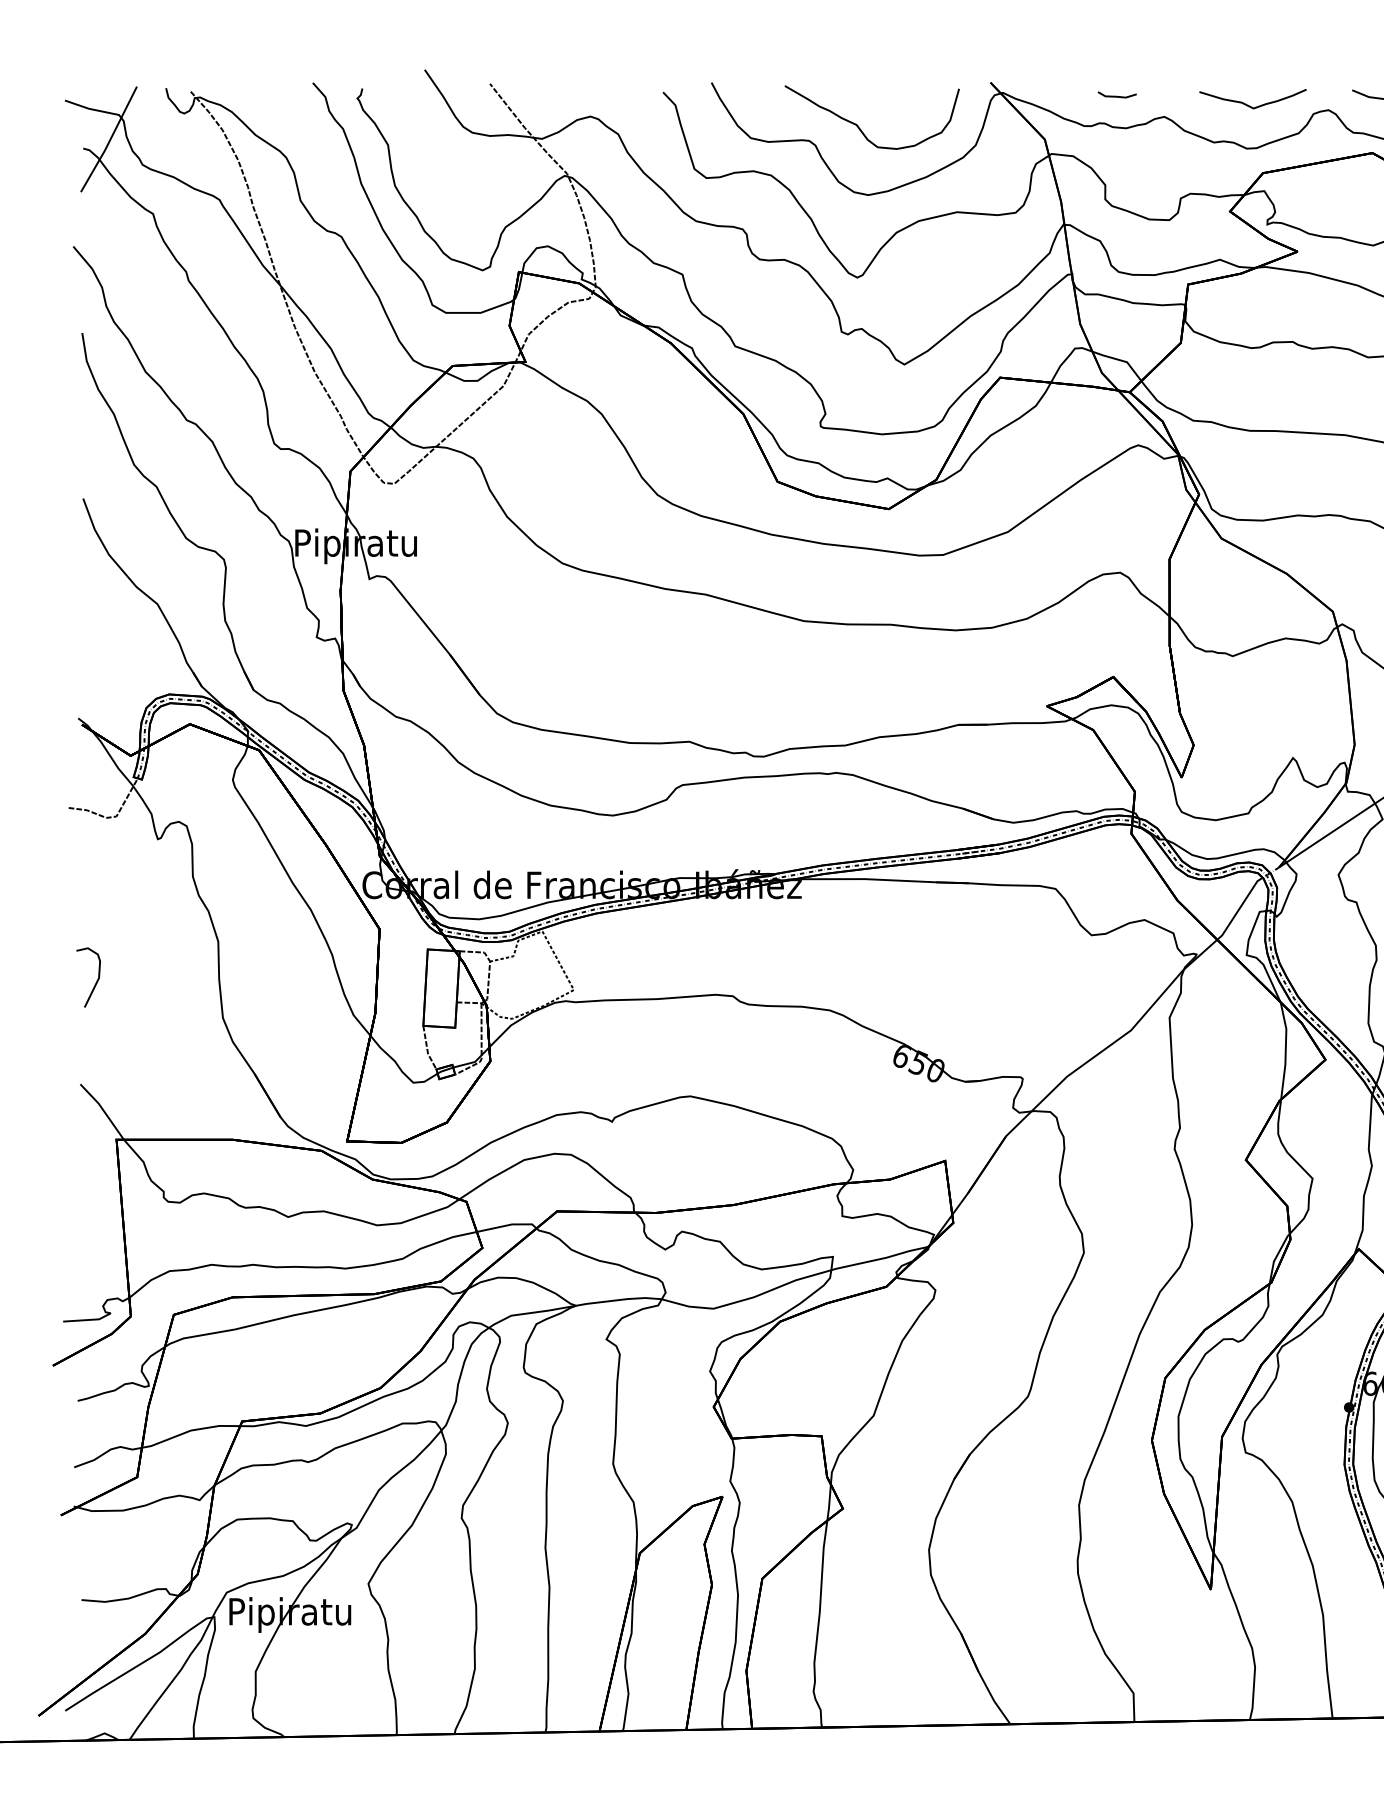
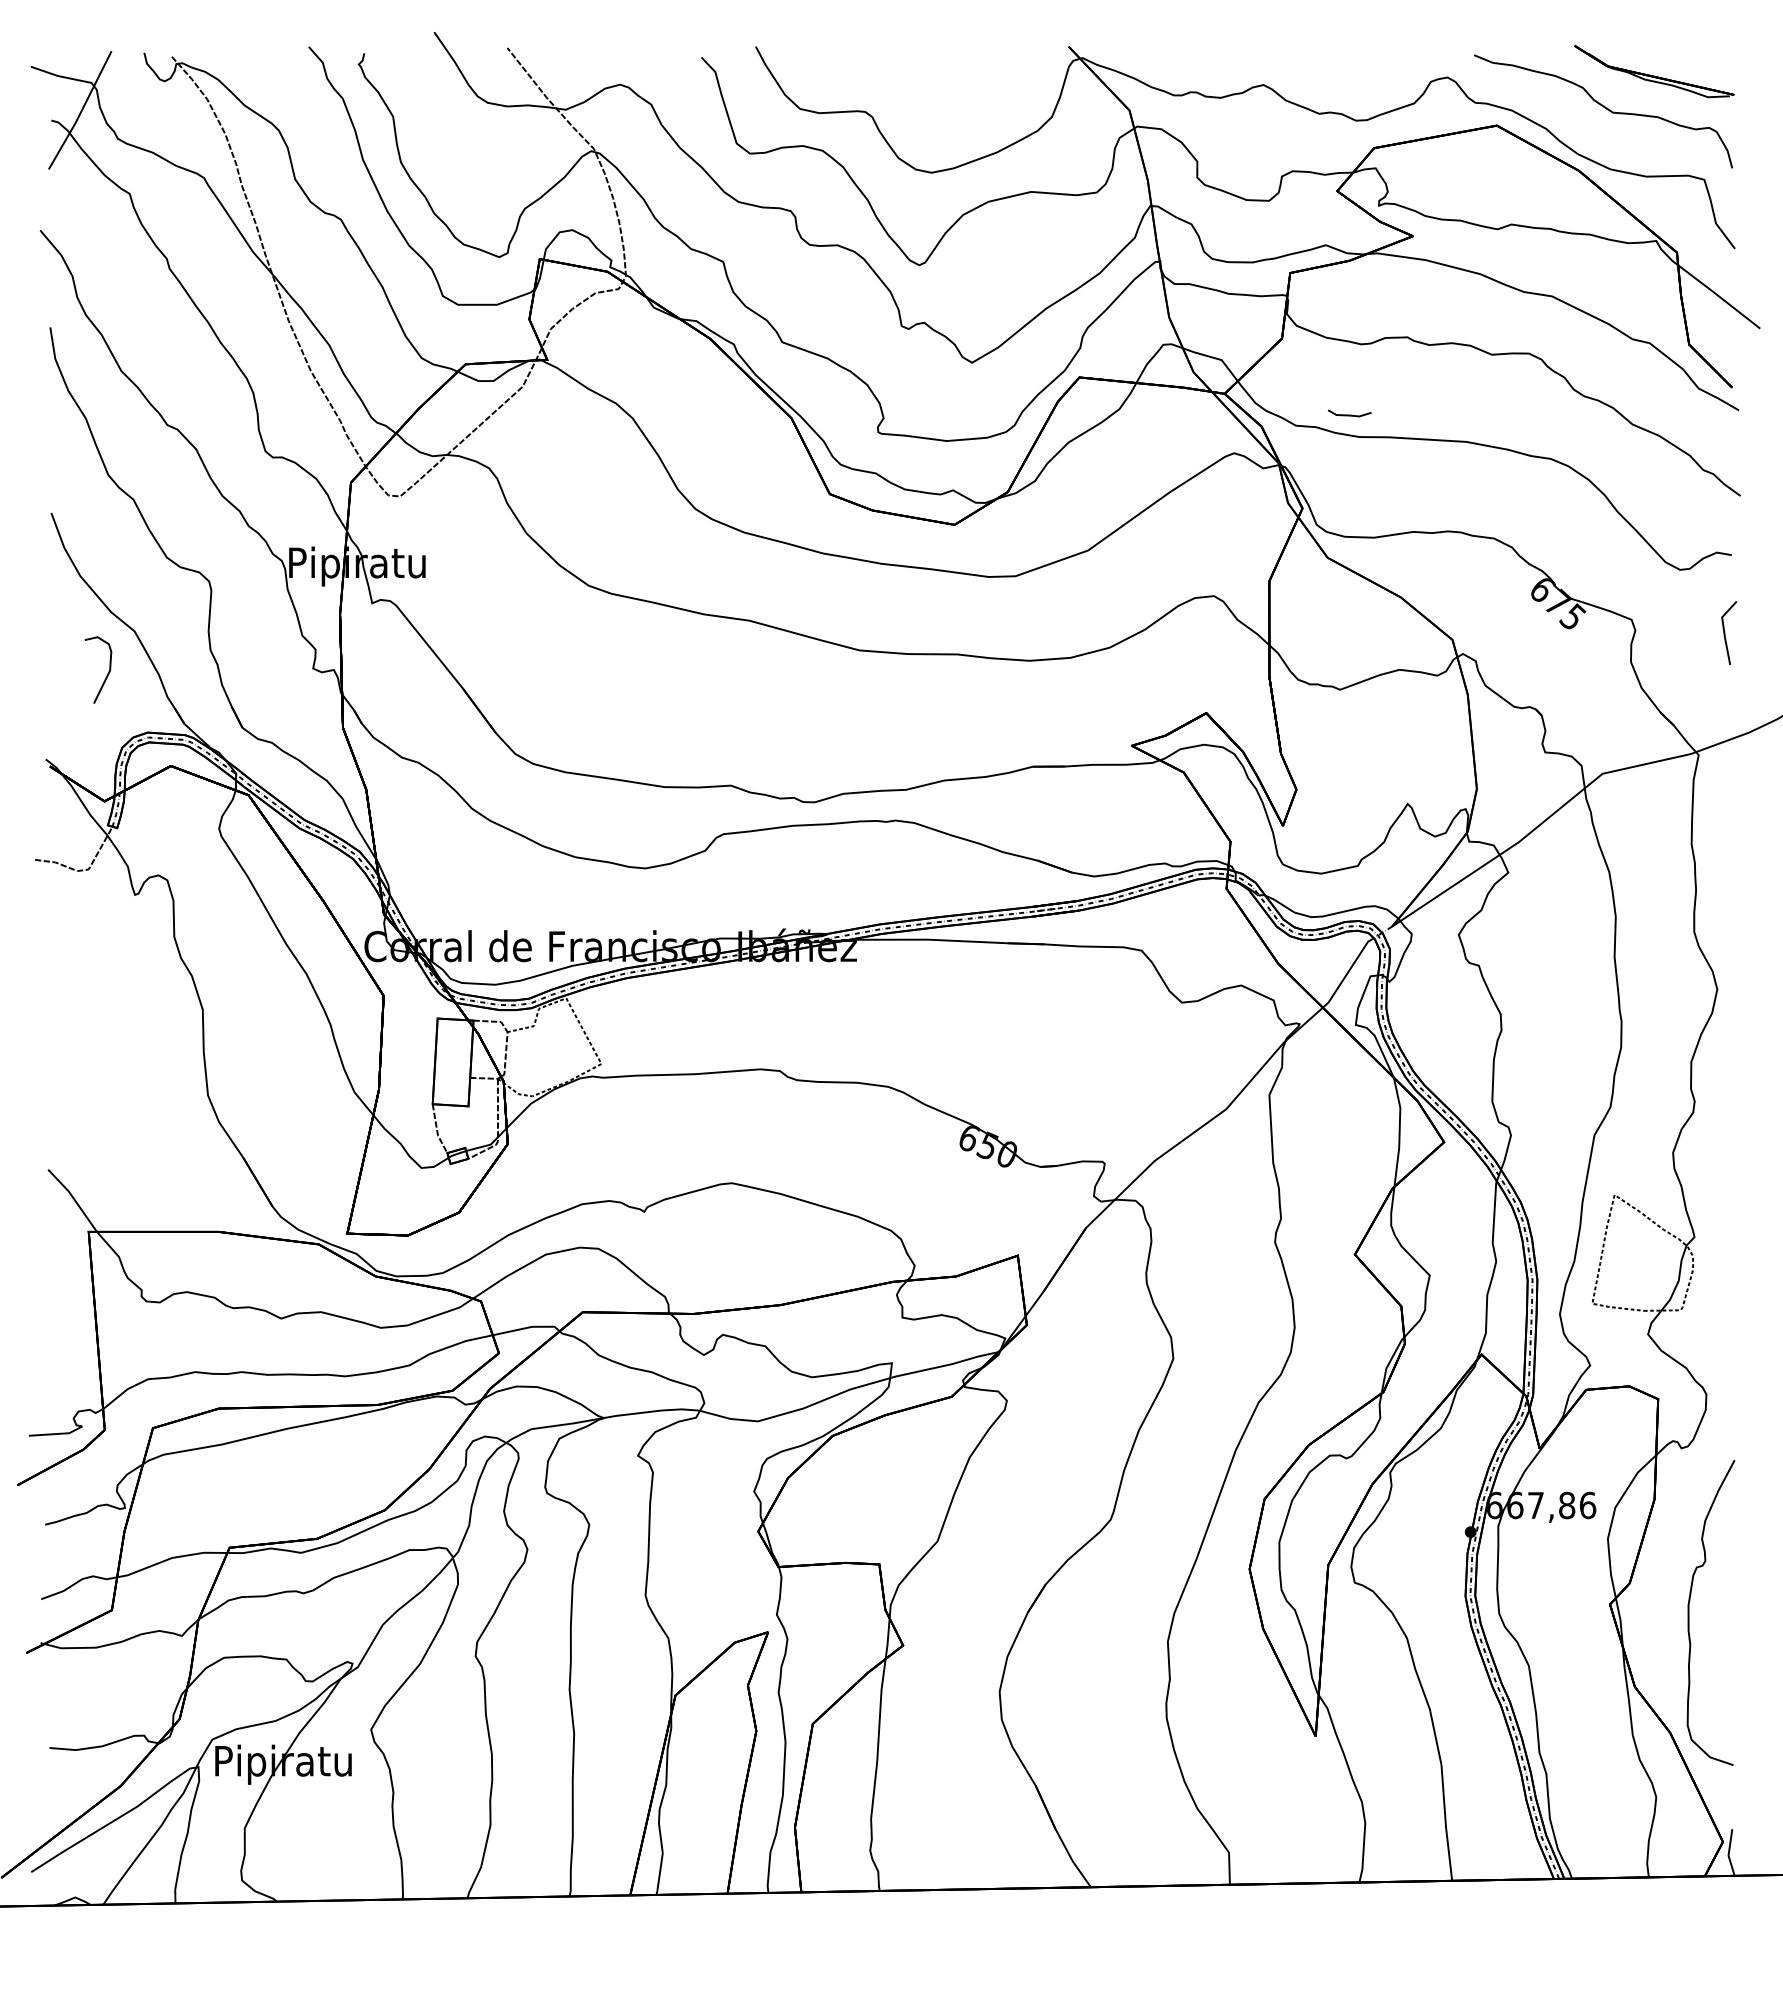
line: (1117, 95) -> (1349, 414), moved
curve: (1249, 105) -> (1359, 72), removed
curve: (860, 127) -> (922, 97), removed
curve: (96, 980) -> (107, 673), moved

